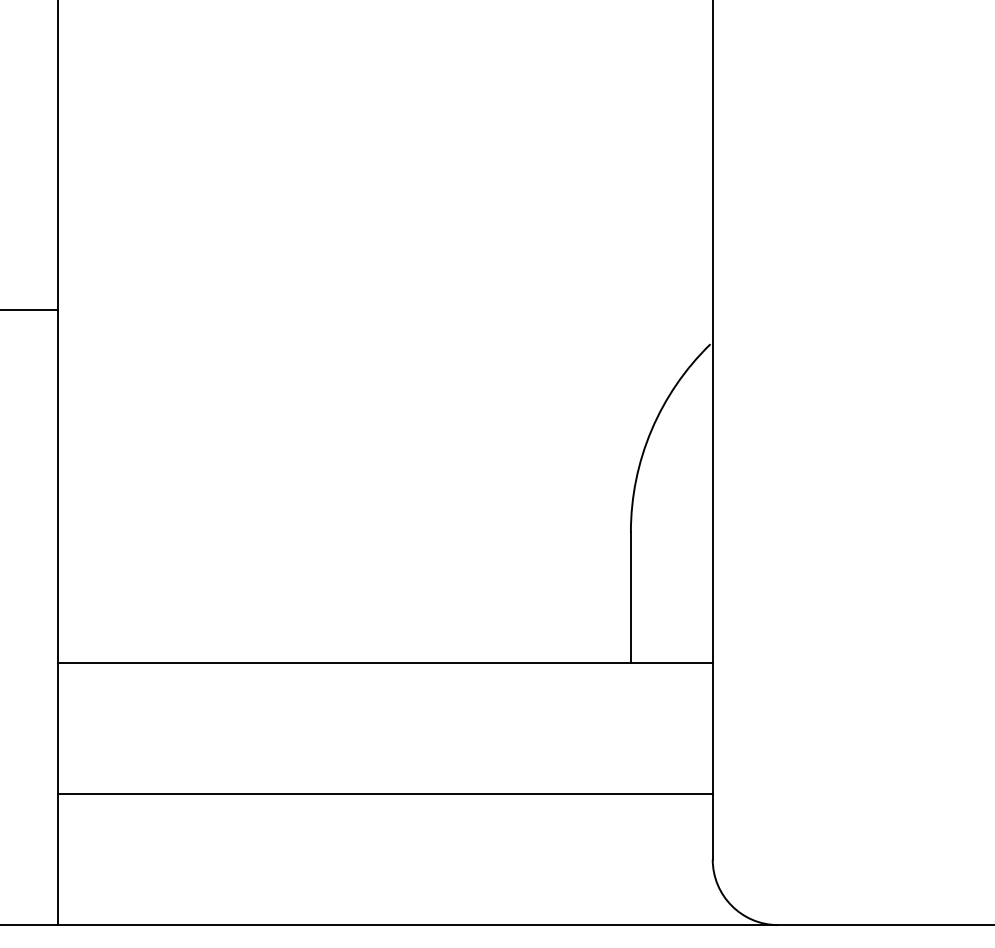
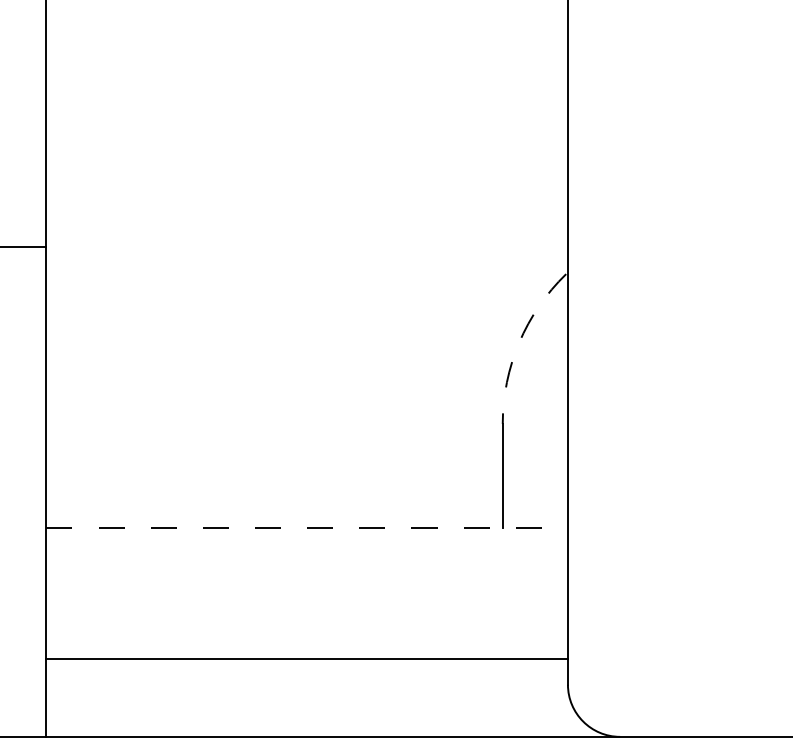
arc: (651, 430) -> (519, 342), solid -> dashed
line: (385, 663) -> (307, 528), solid -> dashed
line: (384, 794) -> (306, 658), moved

